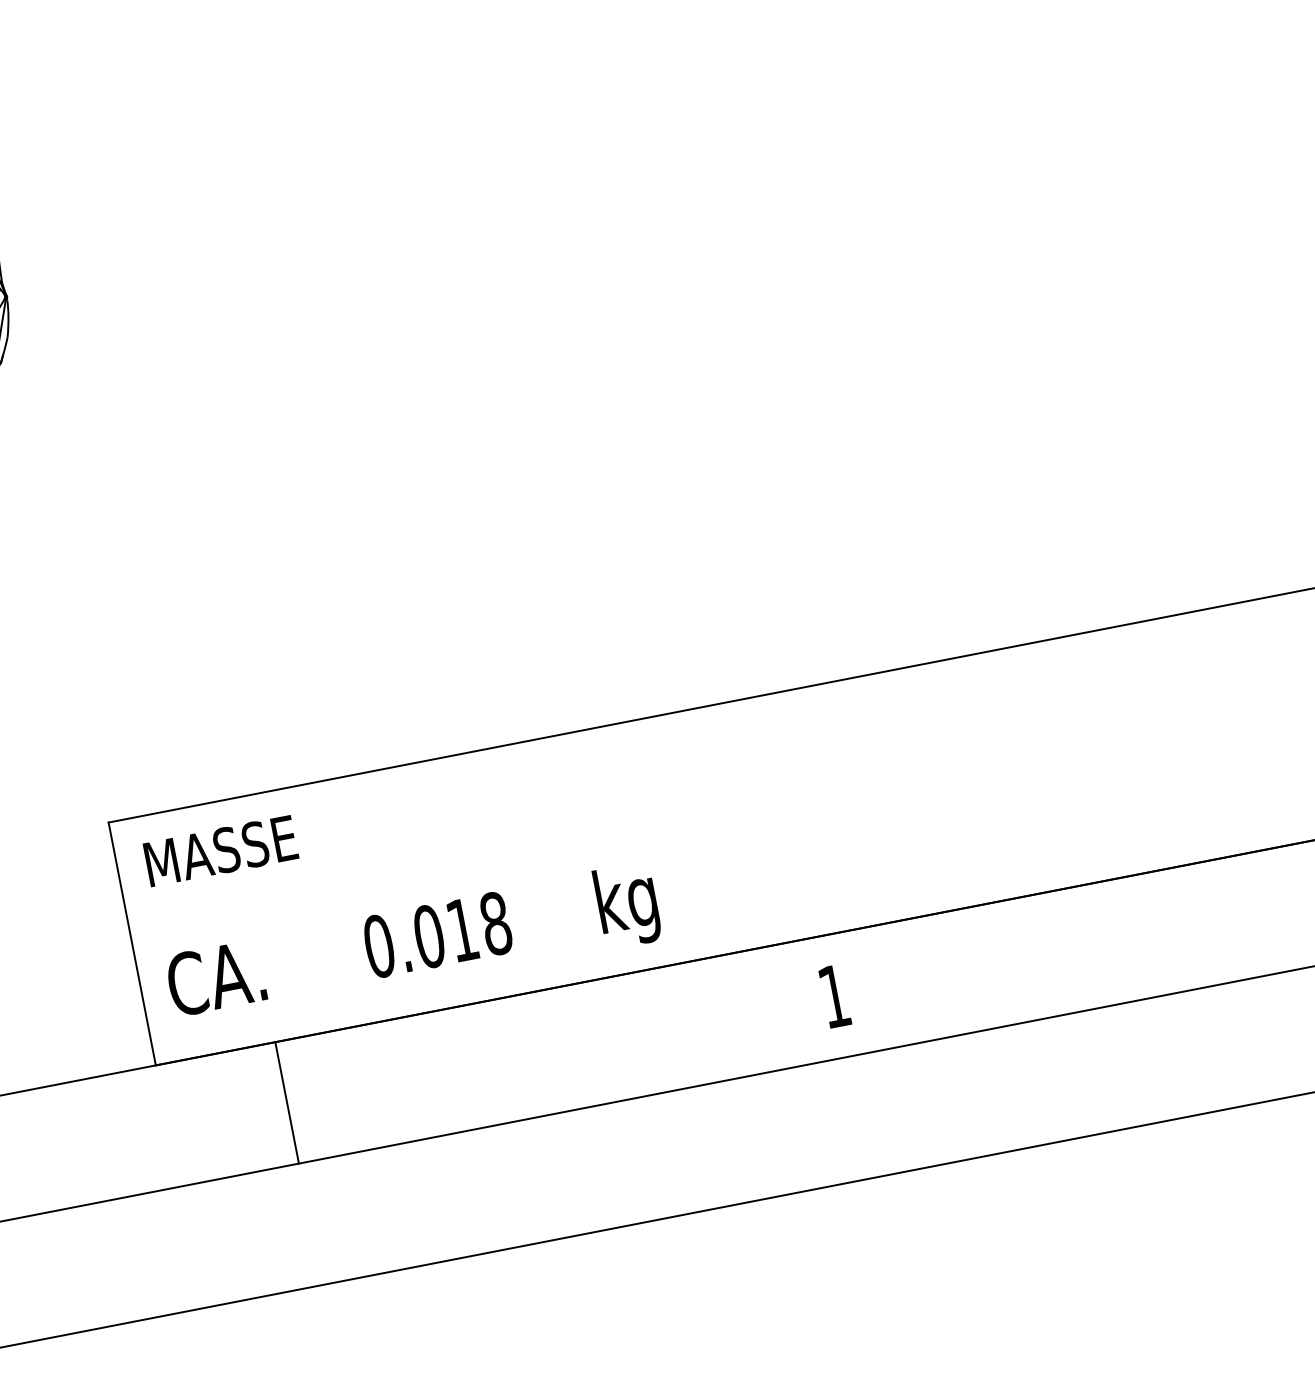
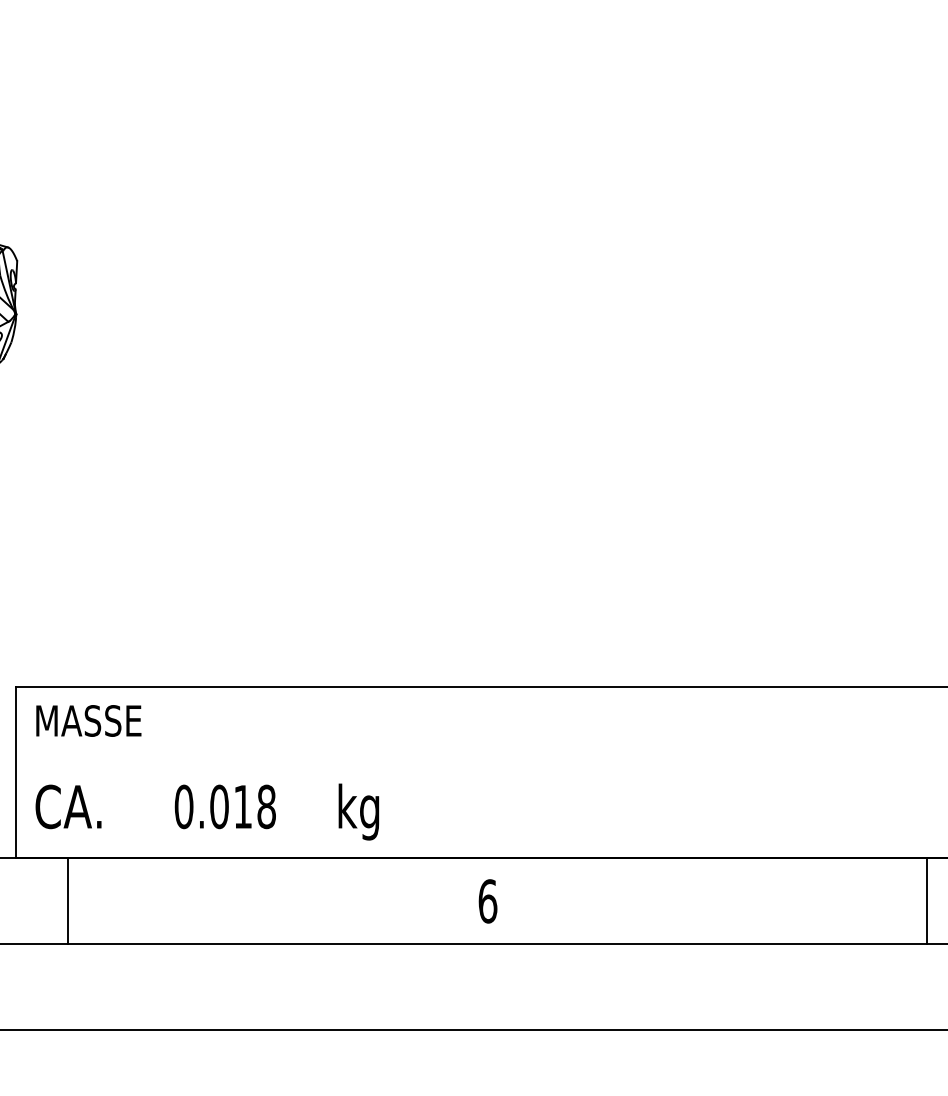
text: (834, 996) -> (487, 901), 1 -> 6
line: (287, 1103) -> (67, 901), moved

